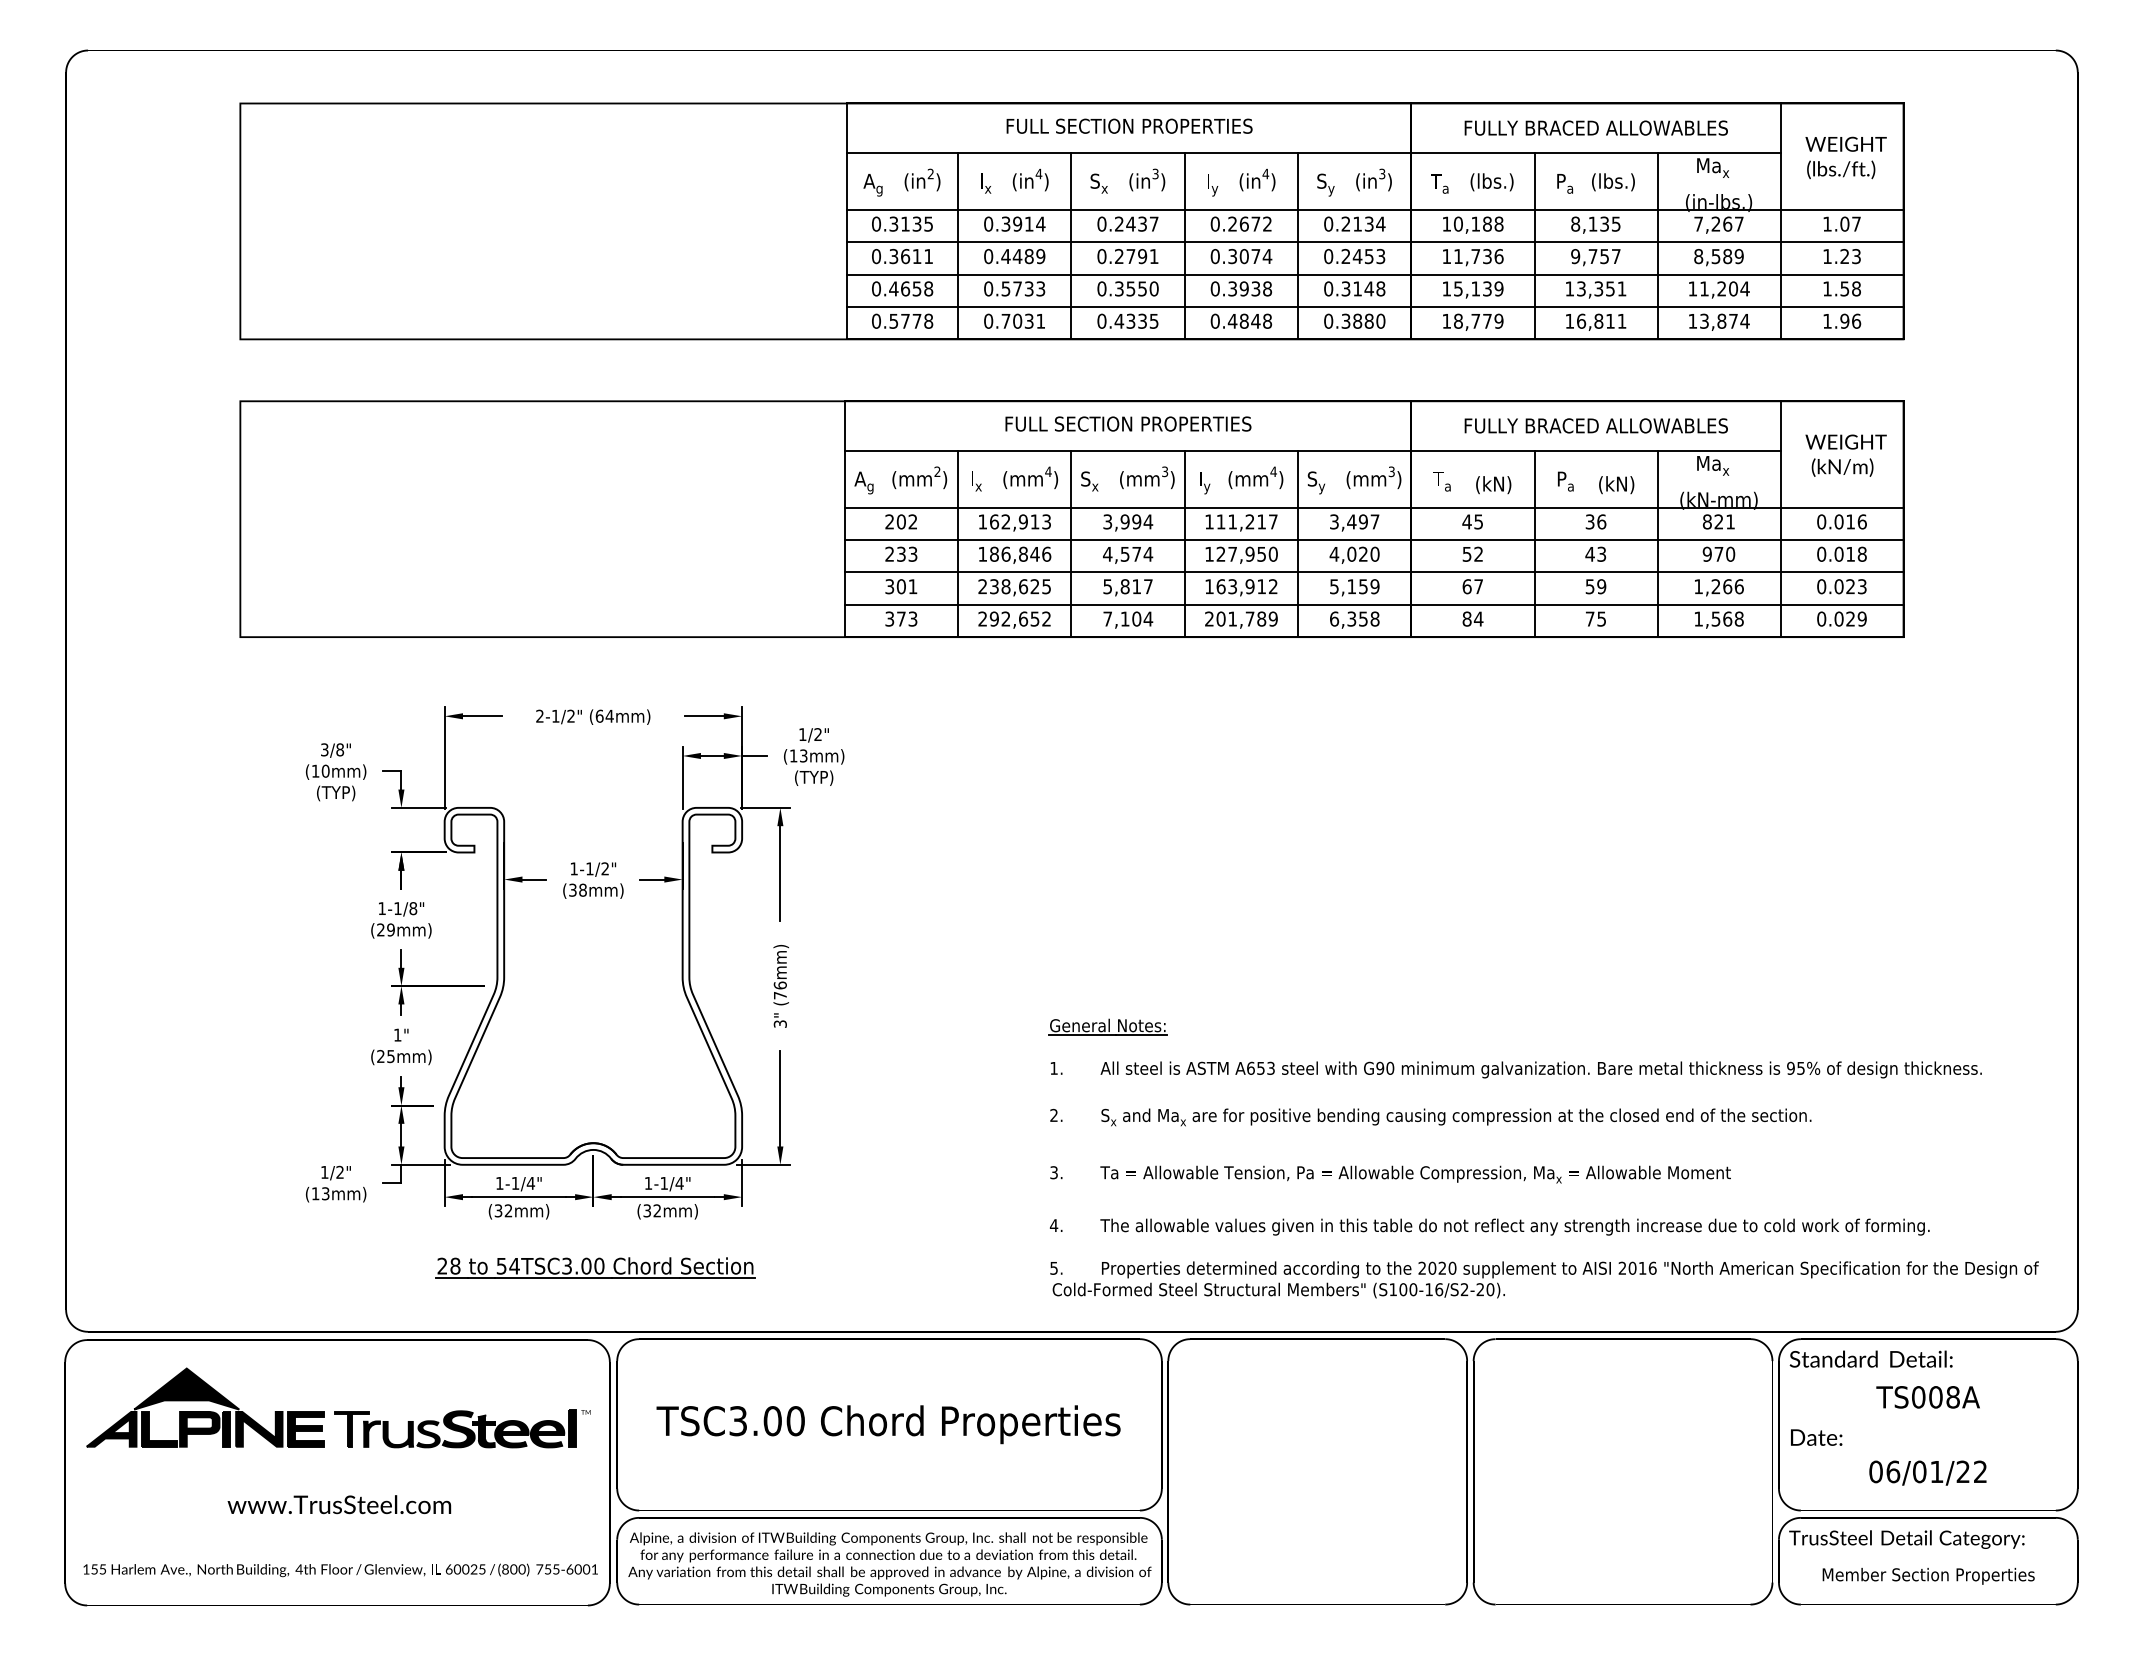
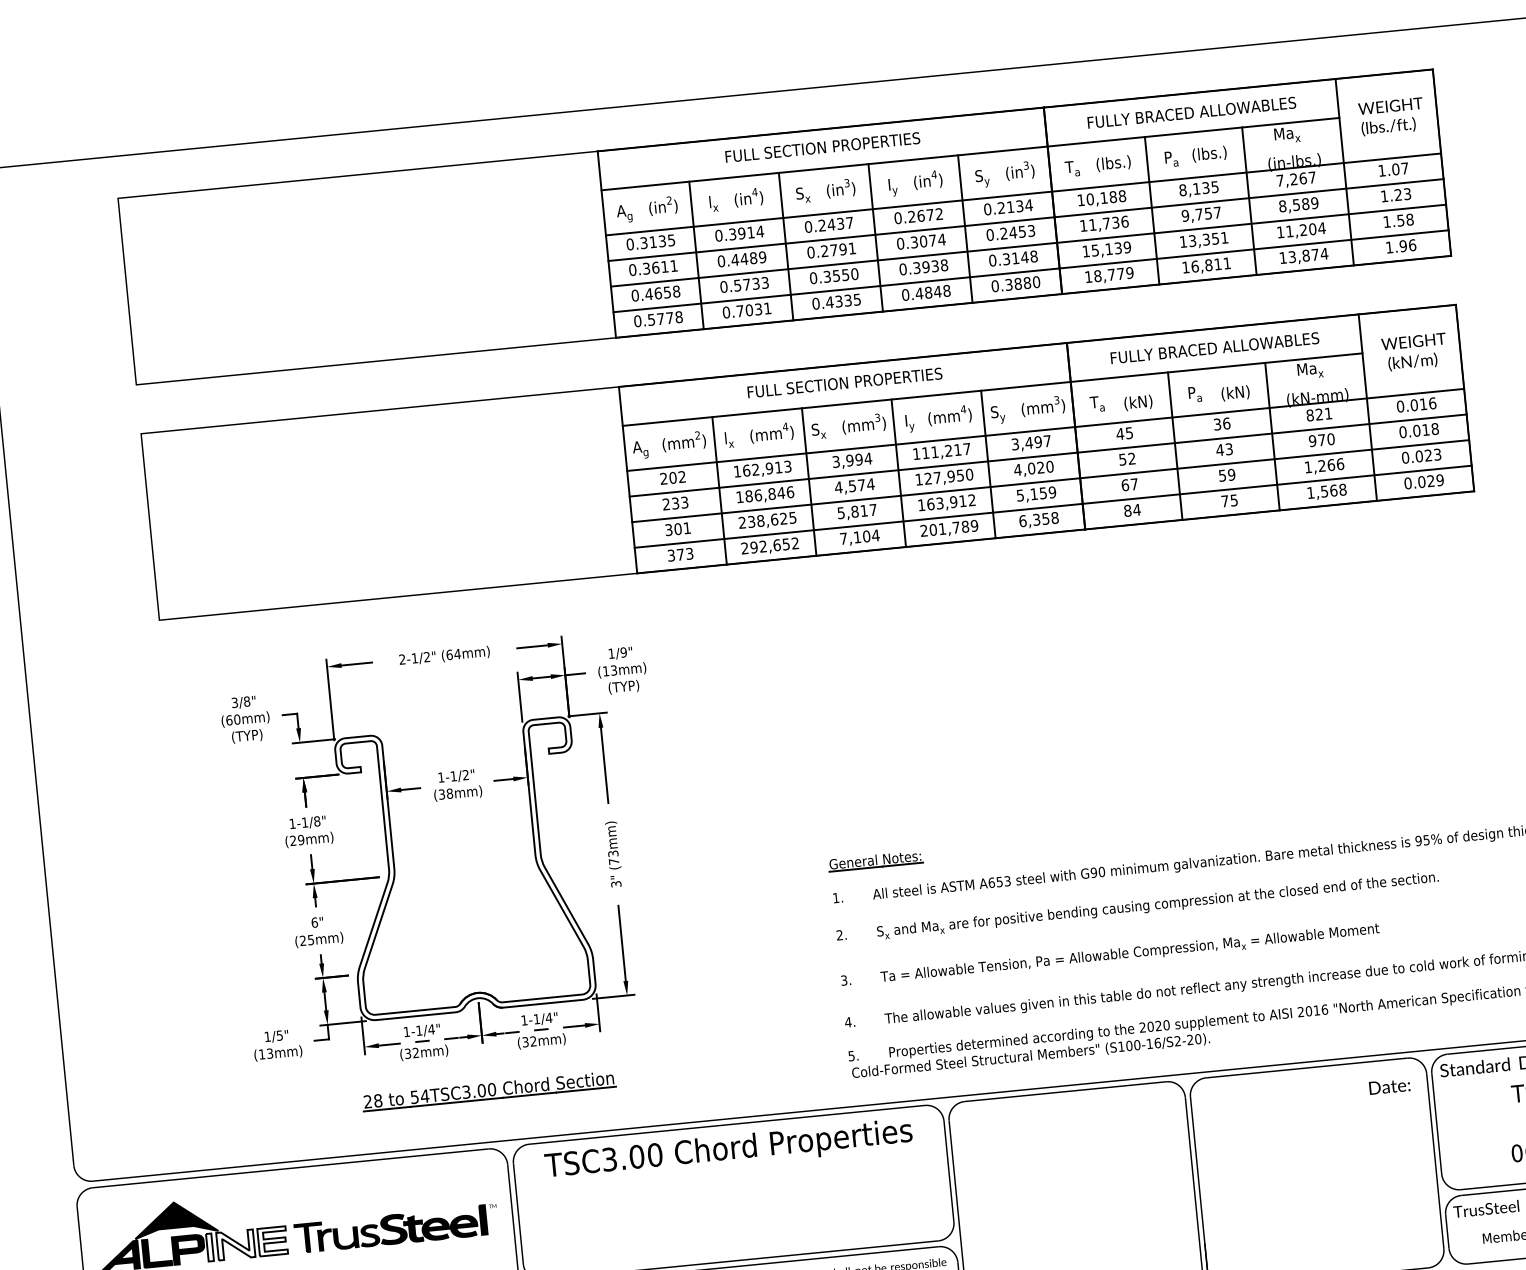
text: (818, 734) -> (624, 652), 1/2" -> 1/9"
text: (315, 770) -> (229, 719), (10mm) -> (60mm)
text: (779, 985) -> (612, 853), (76mm) -> (73mm)
text: (397, 1034) -> (314, 922), 1" -> 6"
text: (339, 1171) -> (279, 1034), 1/2" -> 1/5"
line: (519, 1197) -> (423, 1041), solid -> dashed
line: (667, 1197) -> (540, 1030), solid -> dashed
text: (888, 1424) -> (728, 1150), moved
fill: (226, 1428) -> (209, 1246), removed
fill: (259, 1428) -> (235, 1244), removed
fill: (305, 1428) -> (272, 1240), removed
text: (1816, 1437) -> (1389, 1086), moved

